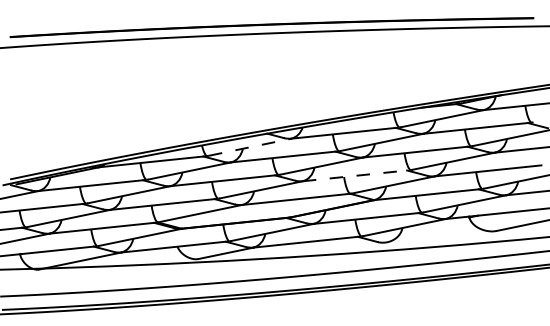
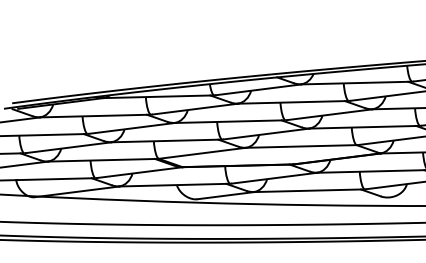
line: (250, 147) -> (258, 90), dashed -> solid
line: (356, 175) -> (364, 127), dashed -> solid

